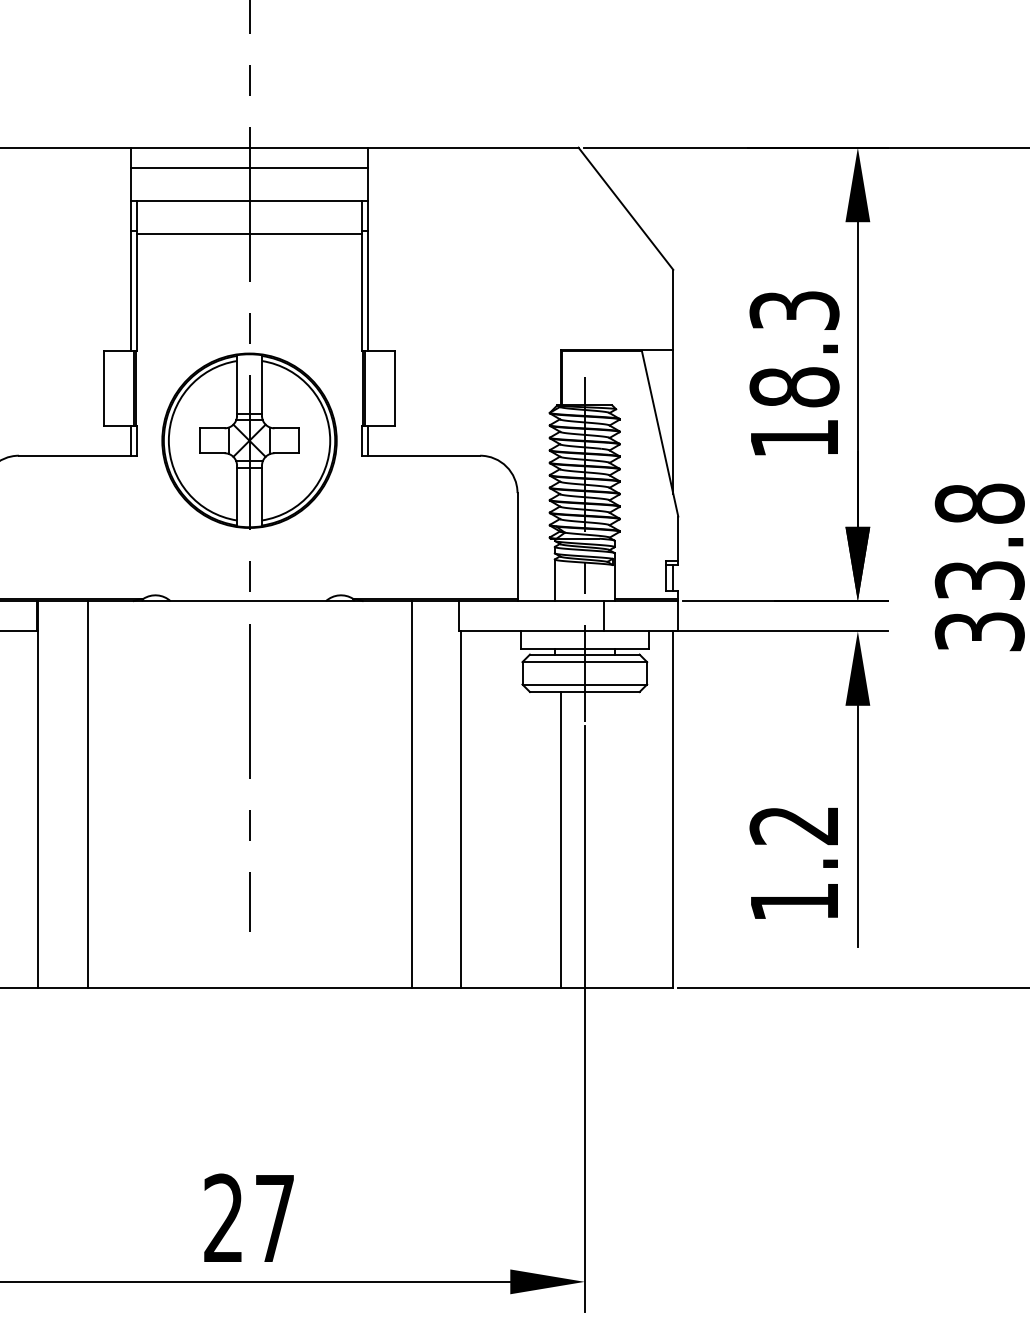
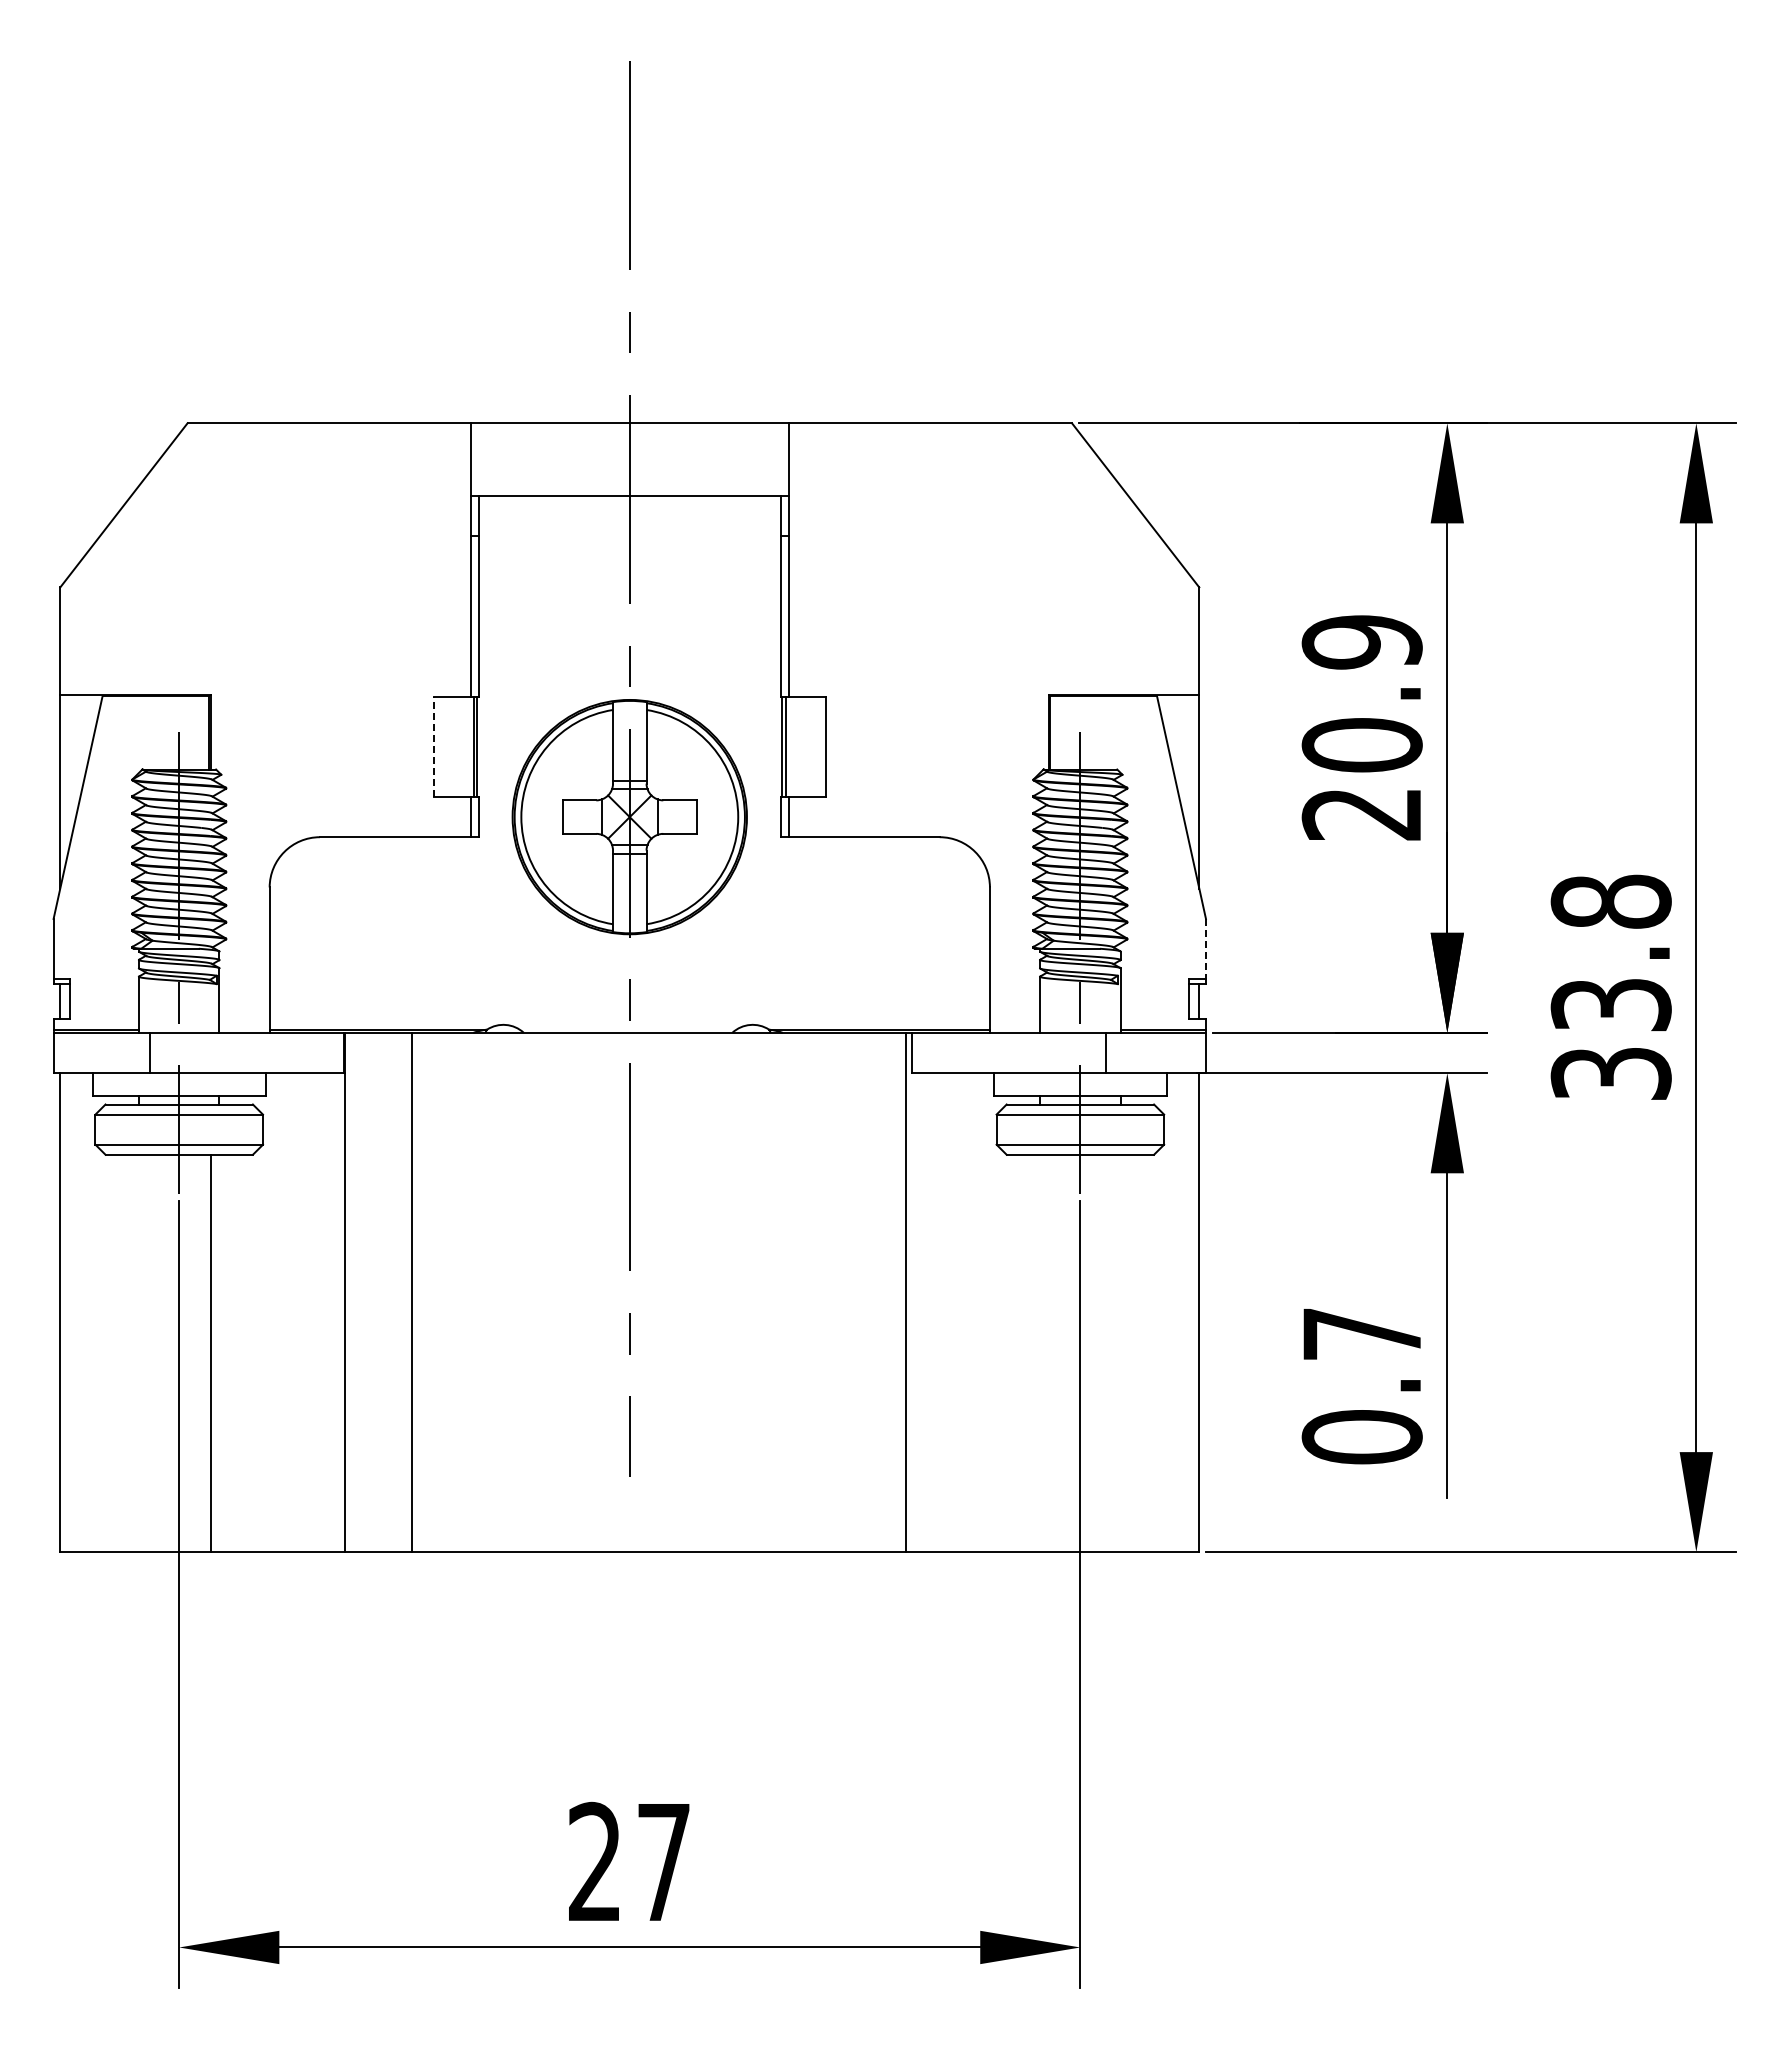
line: (249, 167) -> (629, 450), removed
line: (249, 234) -> (629, 539), removed
text: (794, 374) -> (1361, 727), 18.3 -> 20.9
line: (103, 388) -> (433, 746), solid -> dashed
line: (677, 538) -> (1205, 948), solid -> dashed
line: (411, 794) -> (905, 1292), moved
line: (461, 809) -> (914, 1312), removed
line: (561, 839) -> (1048, 1353), removed
text: (794, 864) -> (1361, 1386), 1.2 -> 0.7

